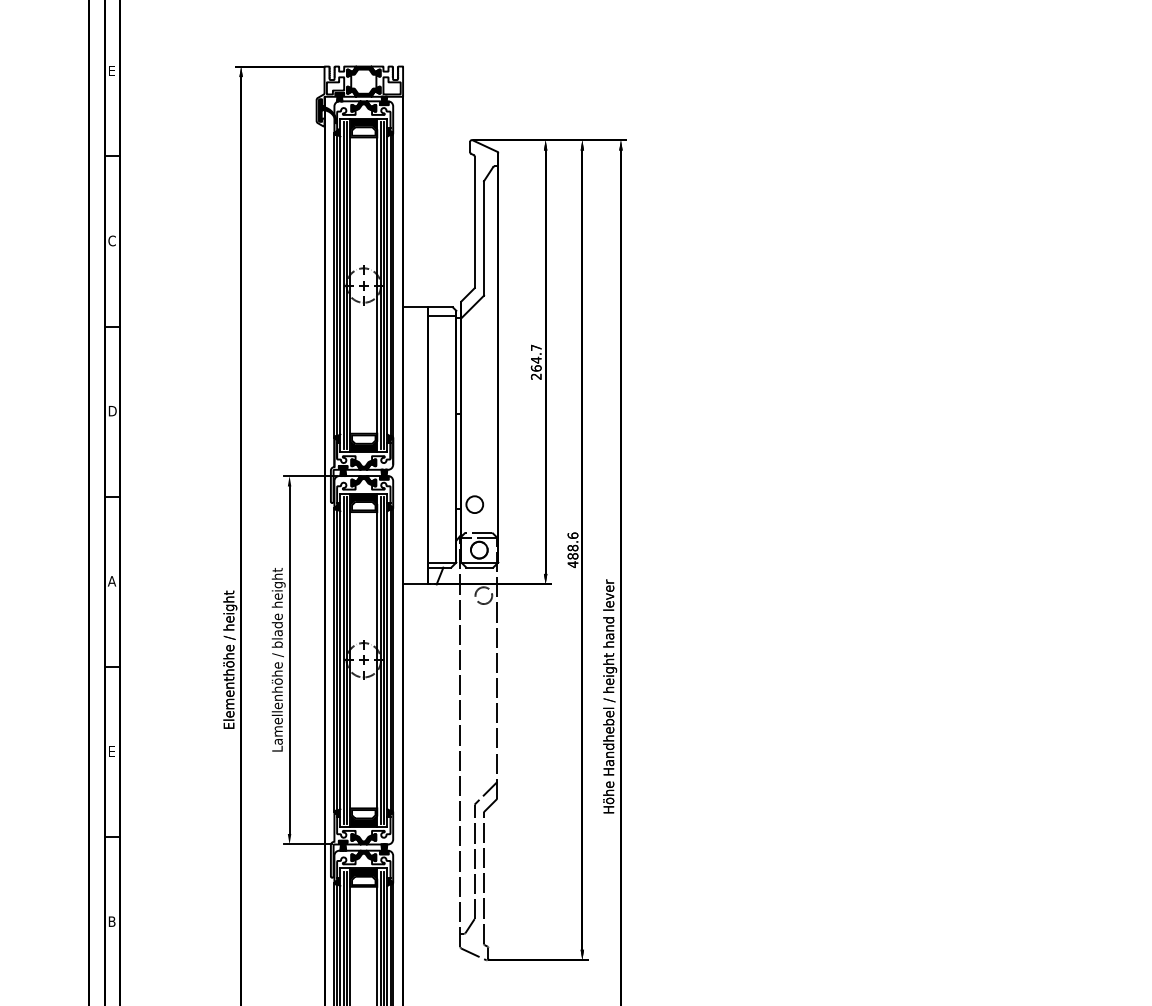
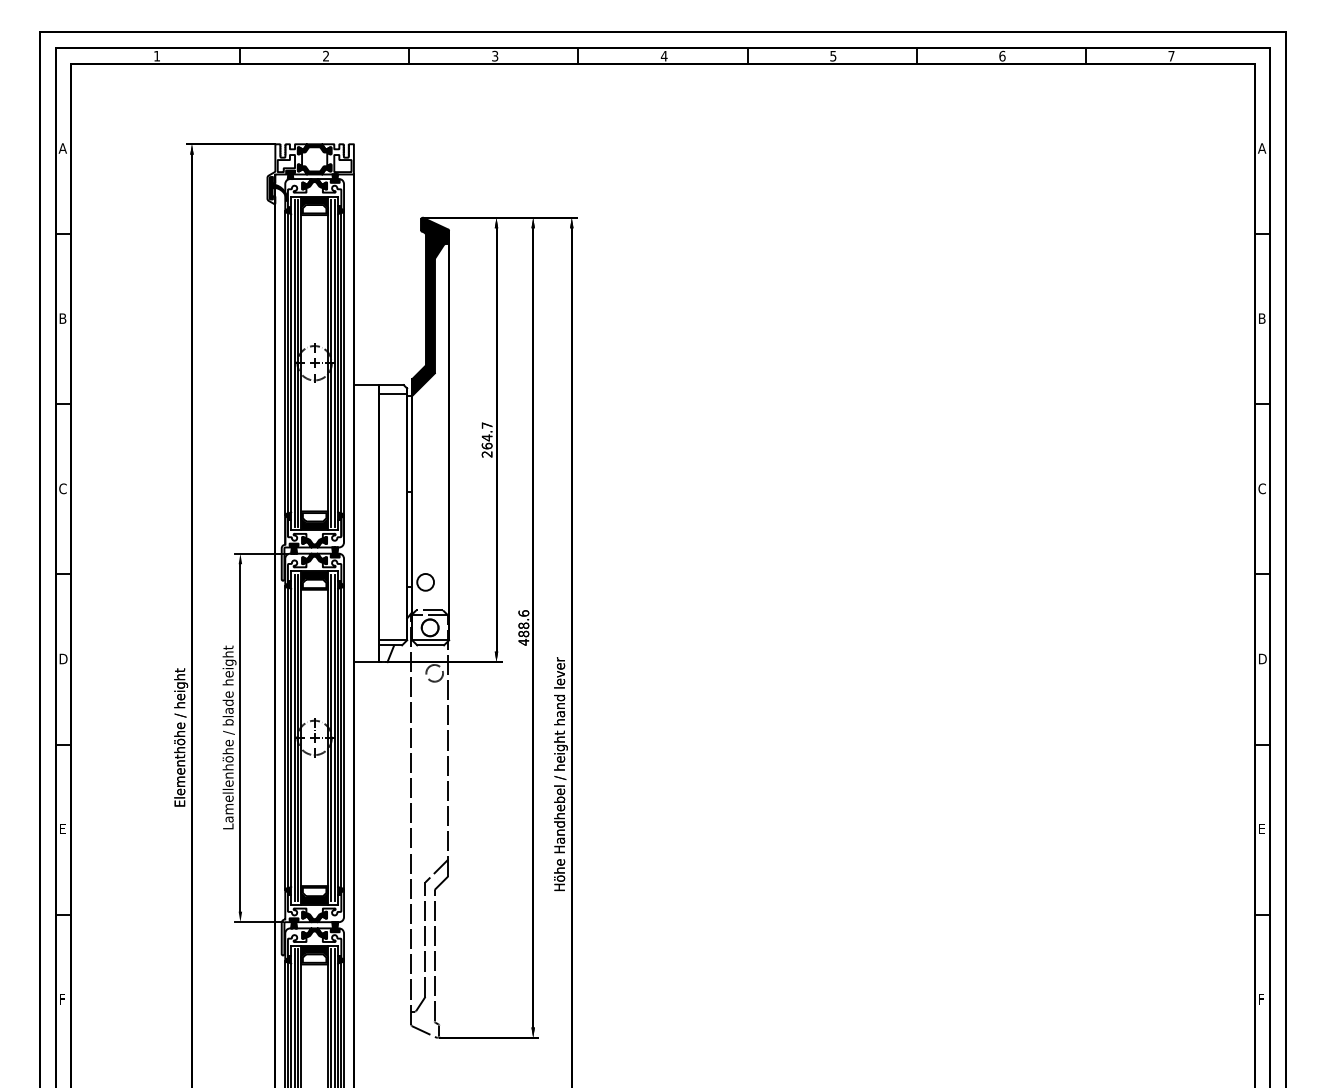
text: (111, 70) -> (62, 148), E -> A
fill: (479, 228) -> (430, 306), added
text: (111, 240) -> (62, 318), C -> B
text: (112, 410) -> (63, 488), D -> C
text: (111, 580) -> (62, 658), A -> D
text: (111, 921) -> (62, 999), B -> F

